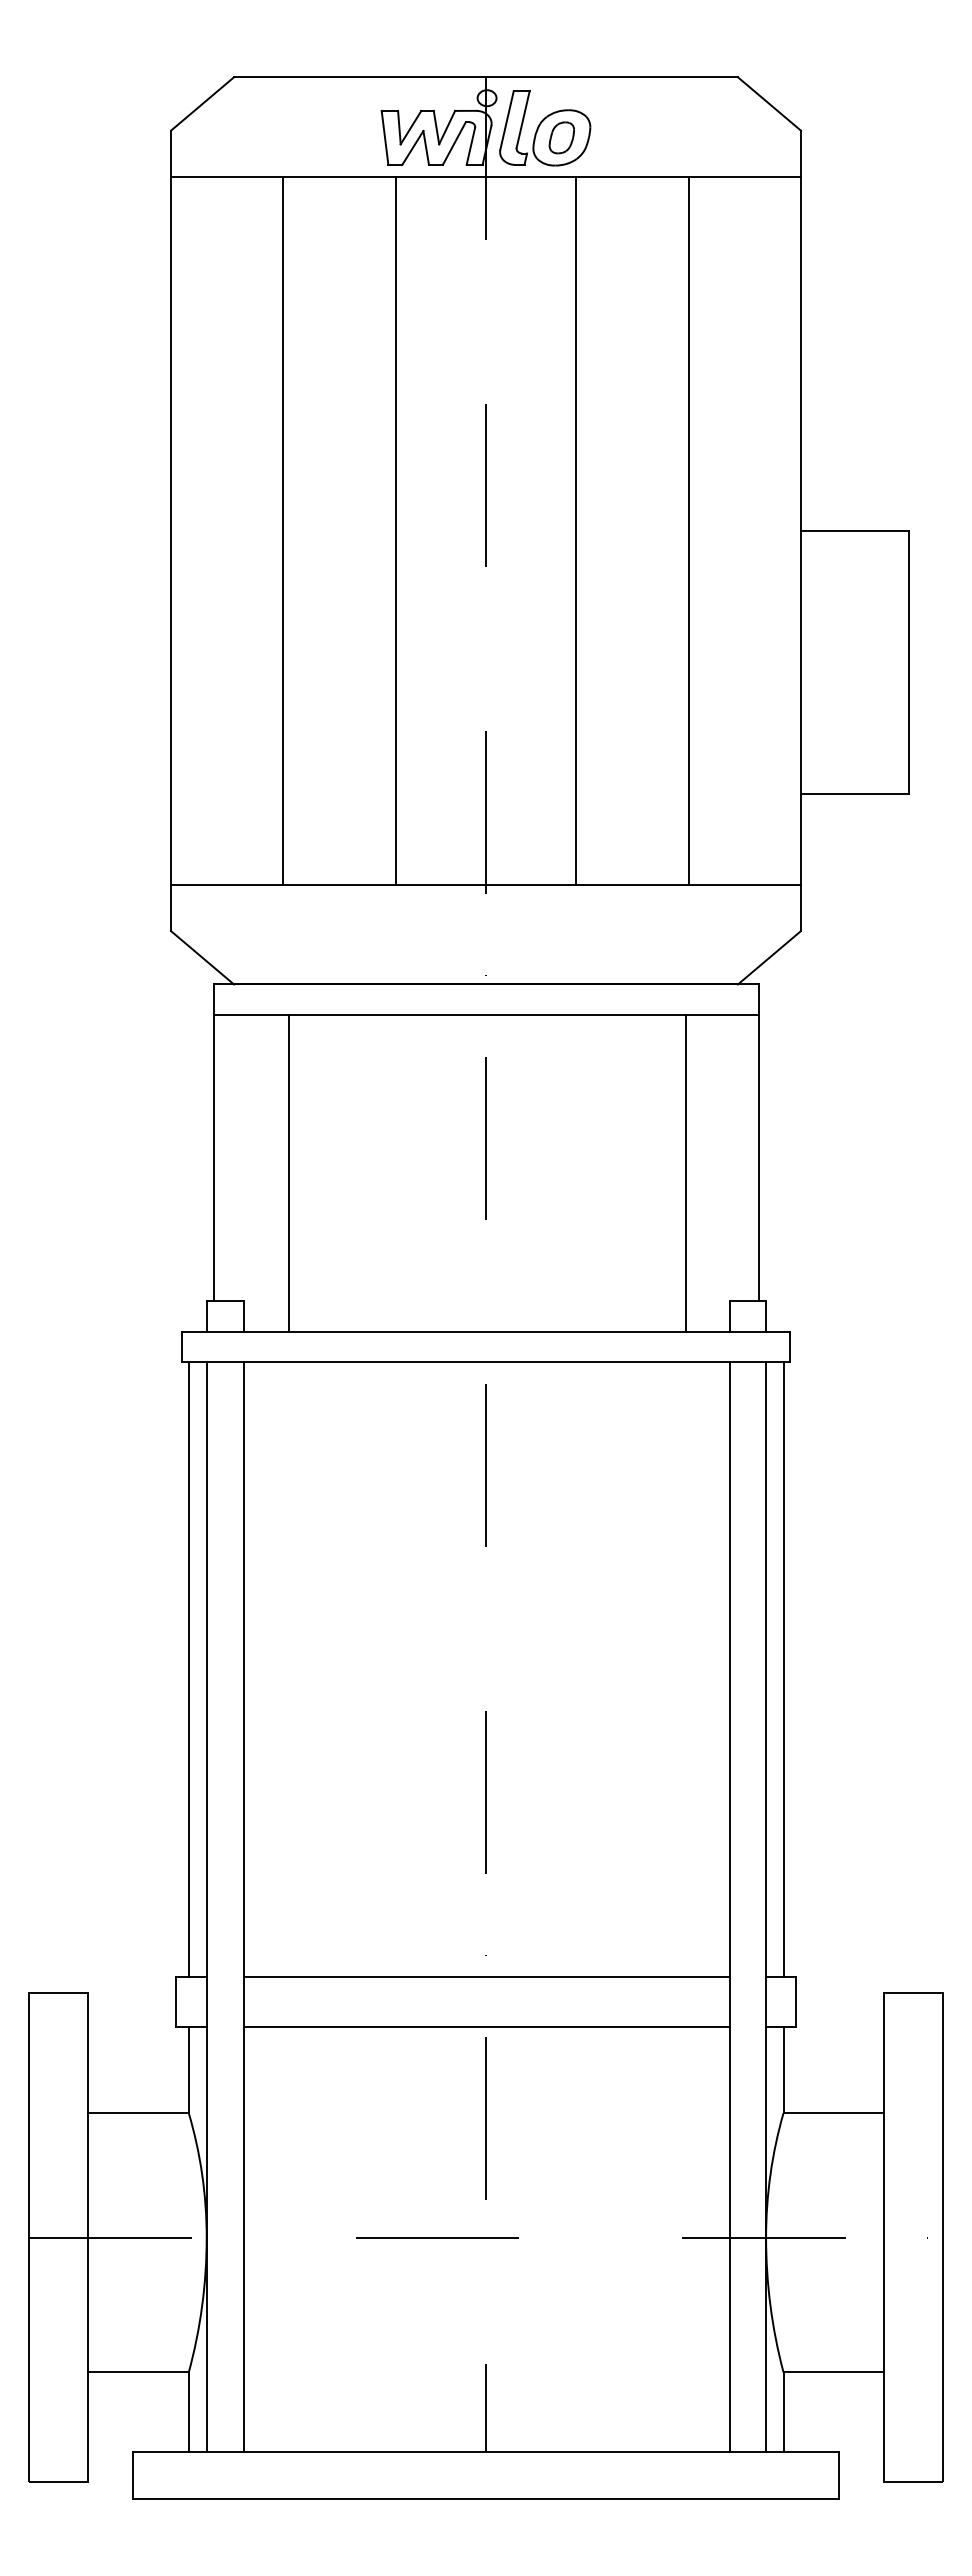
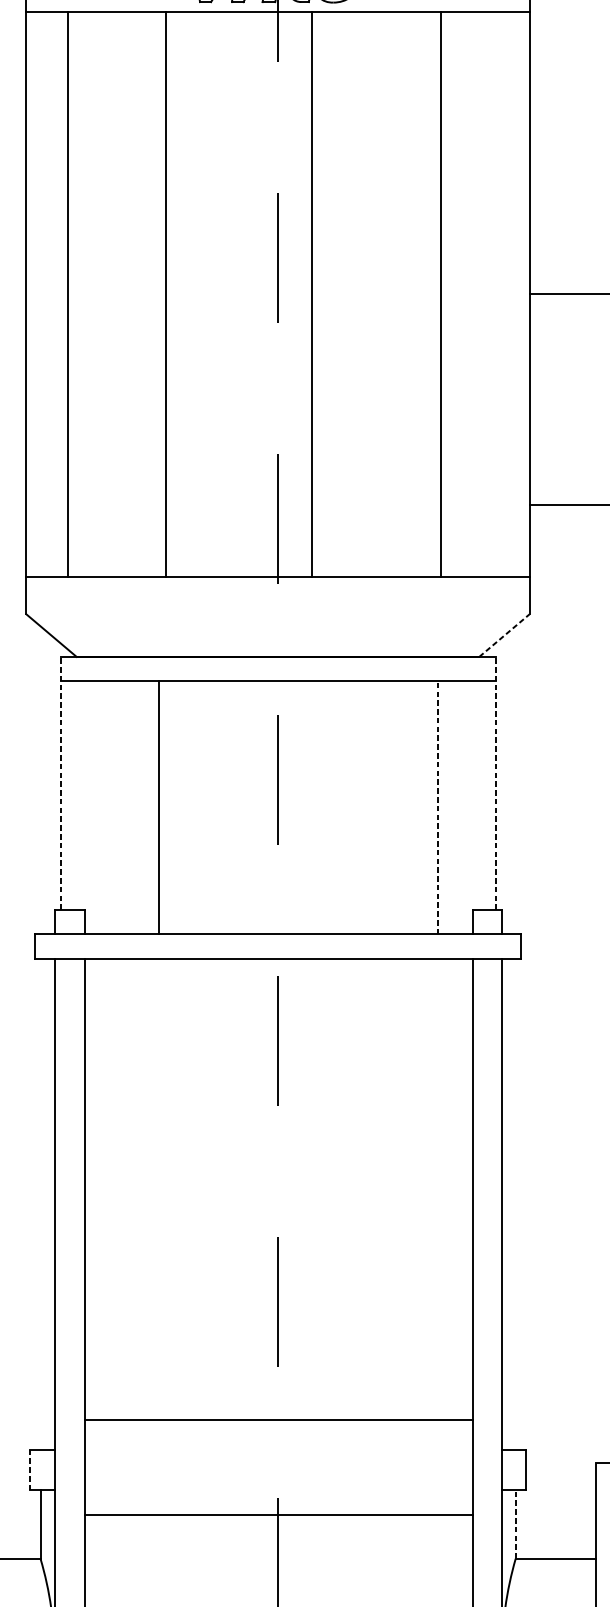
line: (282, 530) -> (68, 294), moved
line: (396, 530) -> (166, 294), moved
line: (575, 530) -> (311, 294), moved
line: (769, 957) -> (504, 635), solid -> dashed
line: (214, 1142) -> (61, 783), solid -> dashed
line: (758, 1142) -> (495, 783), solid -> dashed
line: (686, 1172) -> (438, 807), solid -> dashed
line: (288, 1173) -> (158, 807), moved
line: (188, 1669) -> (40, 1204), removed
line: (783, 1669) -> (515, 1204), removed
line: (486, 1976) -> (278, 1419), moved
line: (175, 2002) -> (29, 1470), solid -> dashed
line: (486, 2027) -> (278, 1515), moved
line: (783, 2070) -> (515, 1524), solid -> dashed

